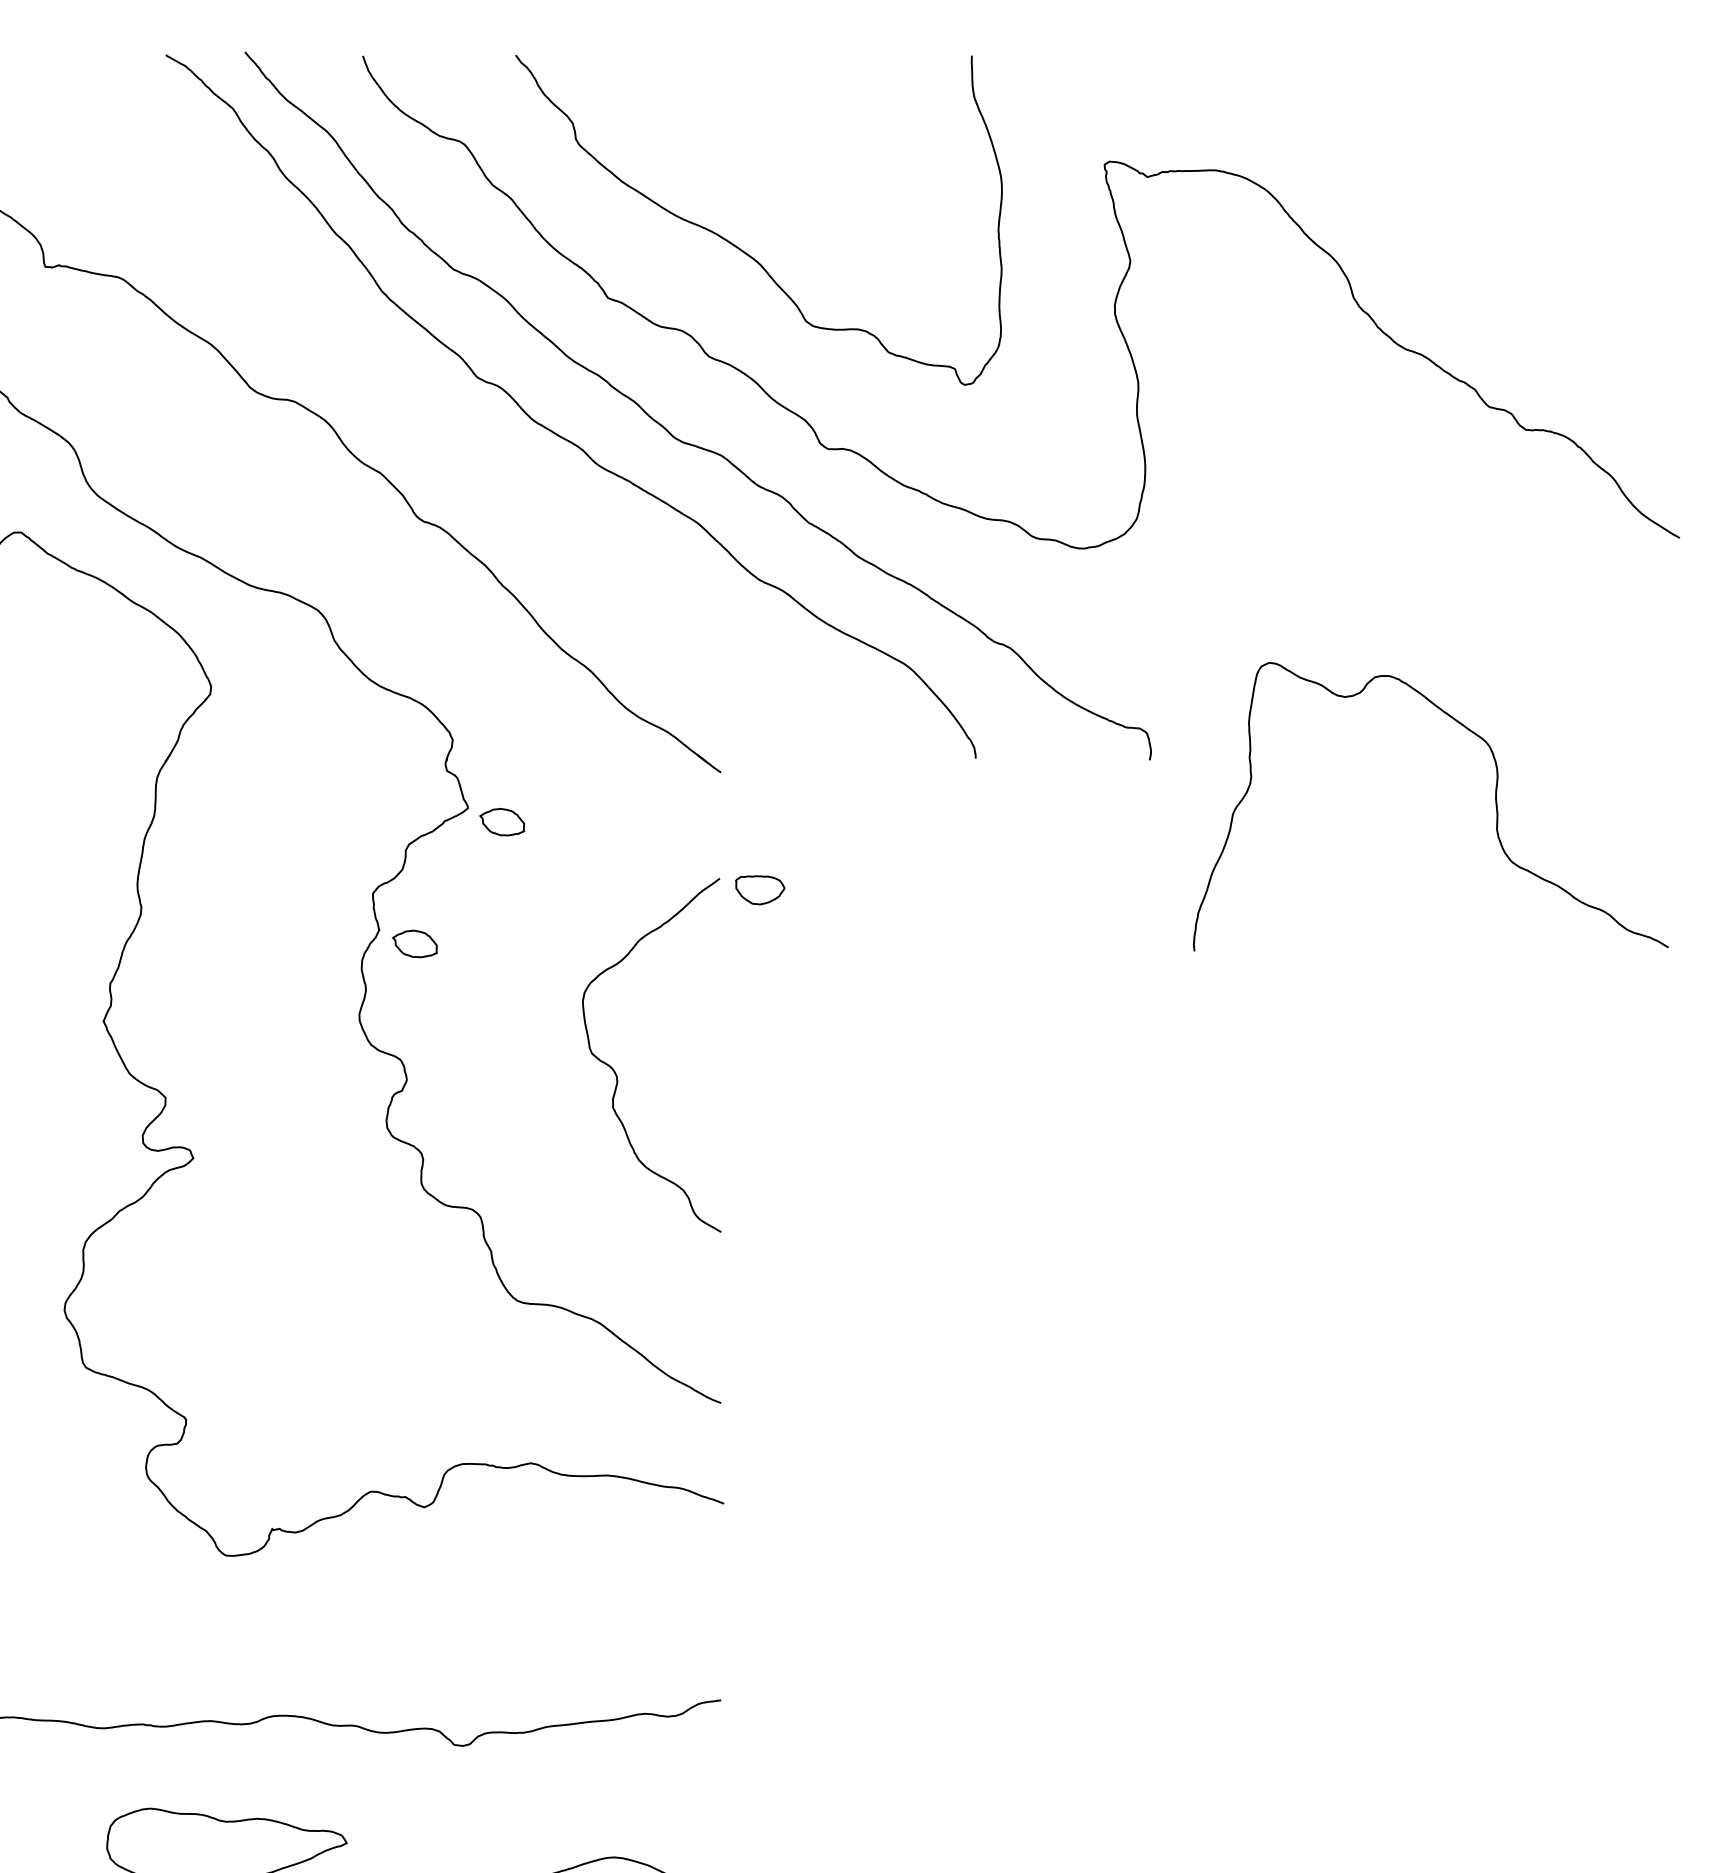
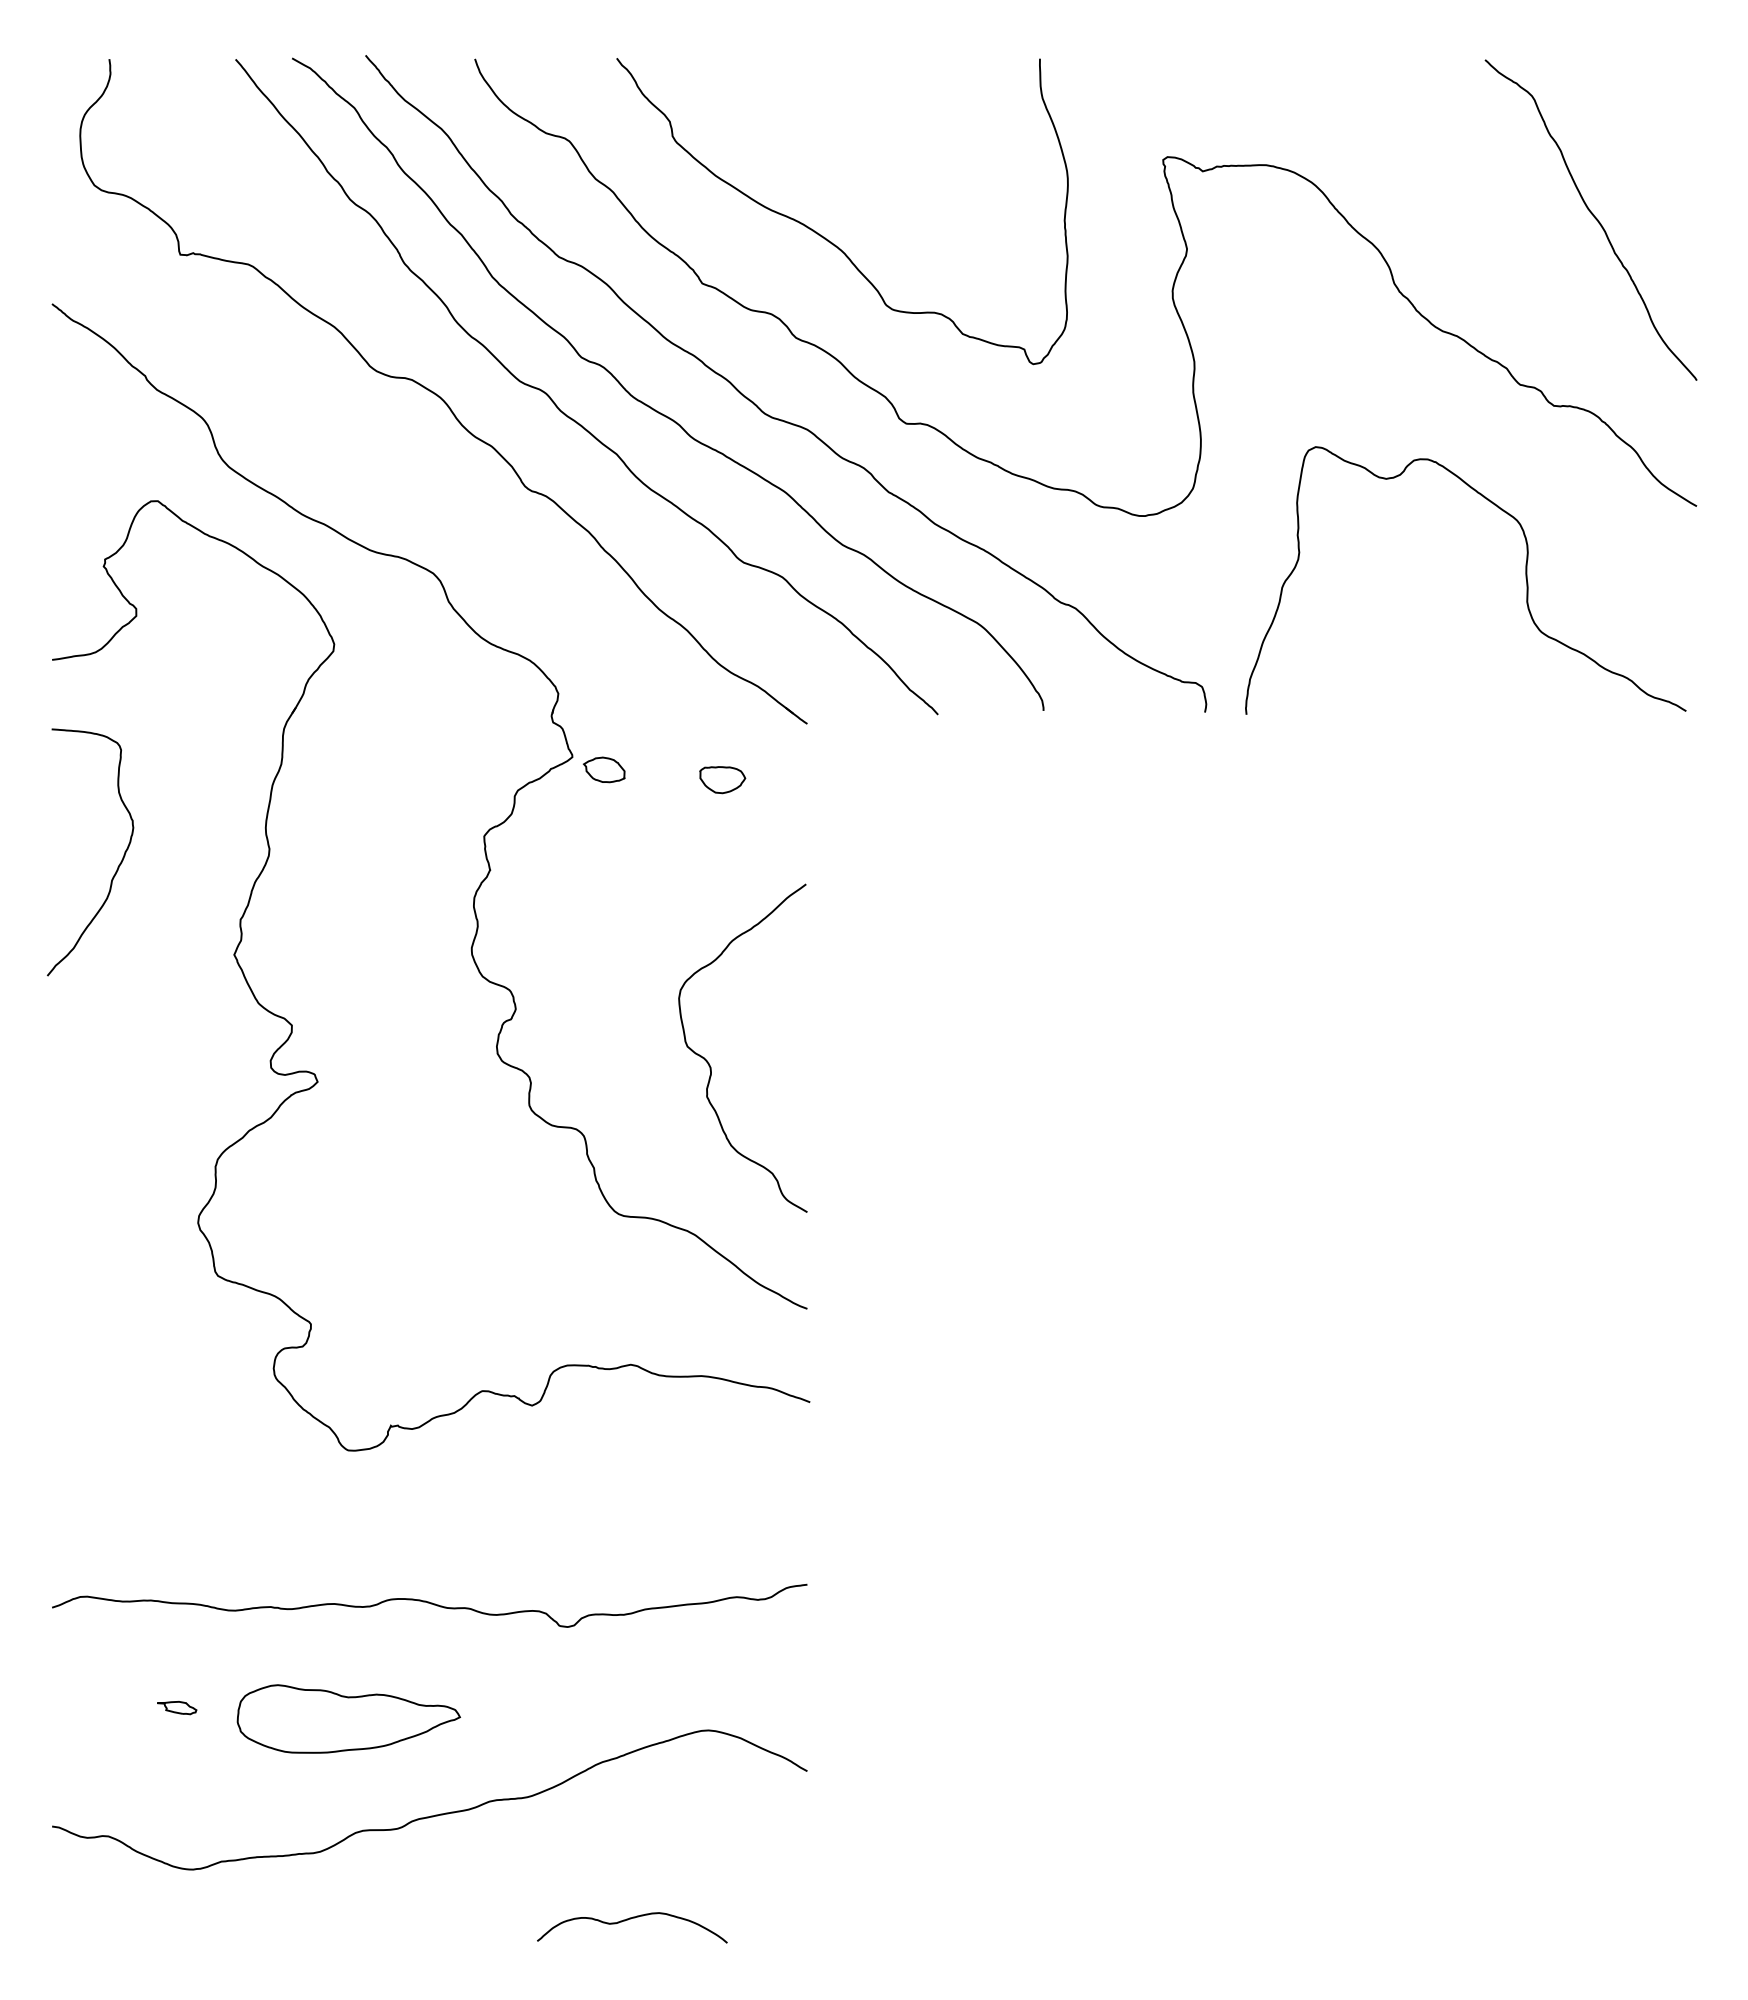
curve: (1569, 227) -> (1594, 218), added
curve: (463, 440) -> (568, 415), added
curve: (1495, 804) -> (1525, 578), moved
part: (760, 890) -> (722, 780), moved
part: (414, 943) -> (522, 882), removed
curve: (615, 1071) -> (709, 1063), moved
part: (42, 1833) -> (177, 1708), added

